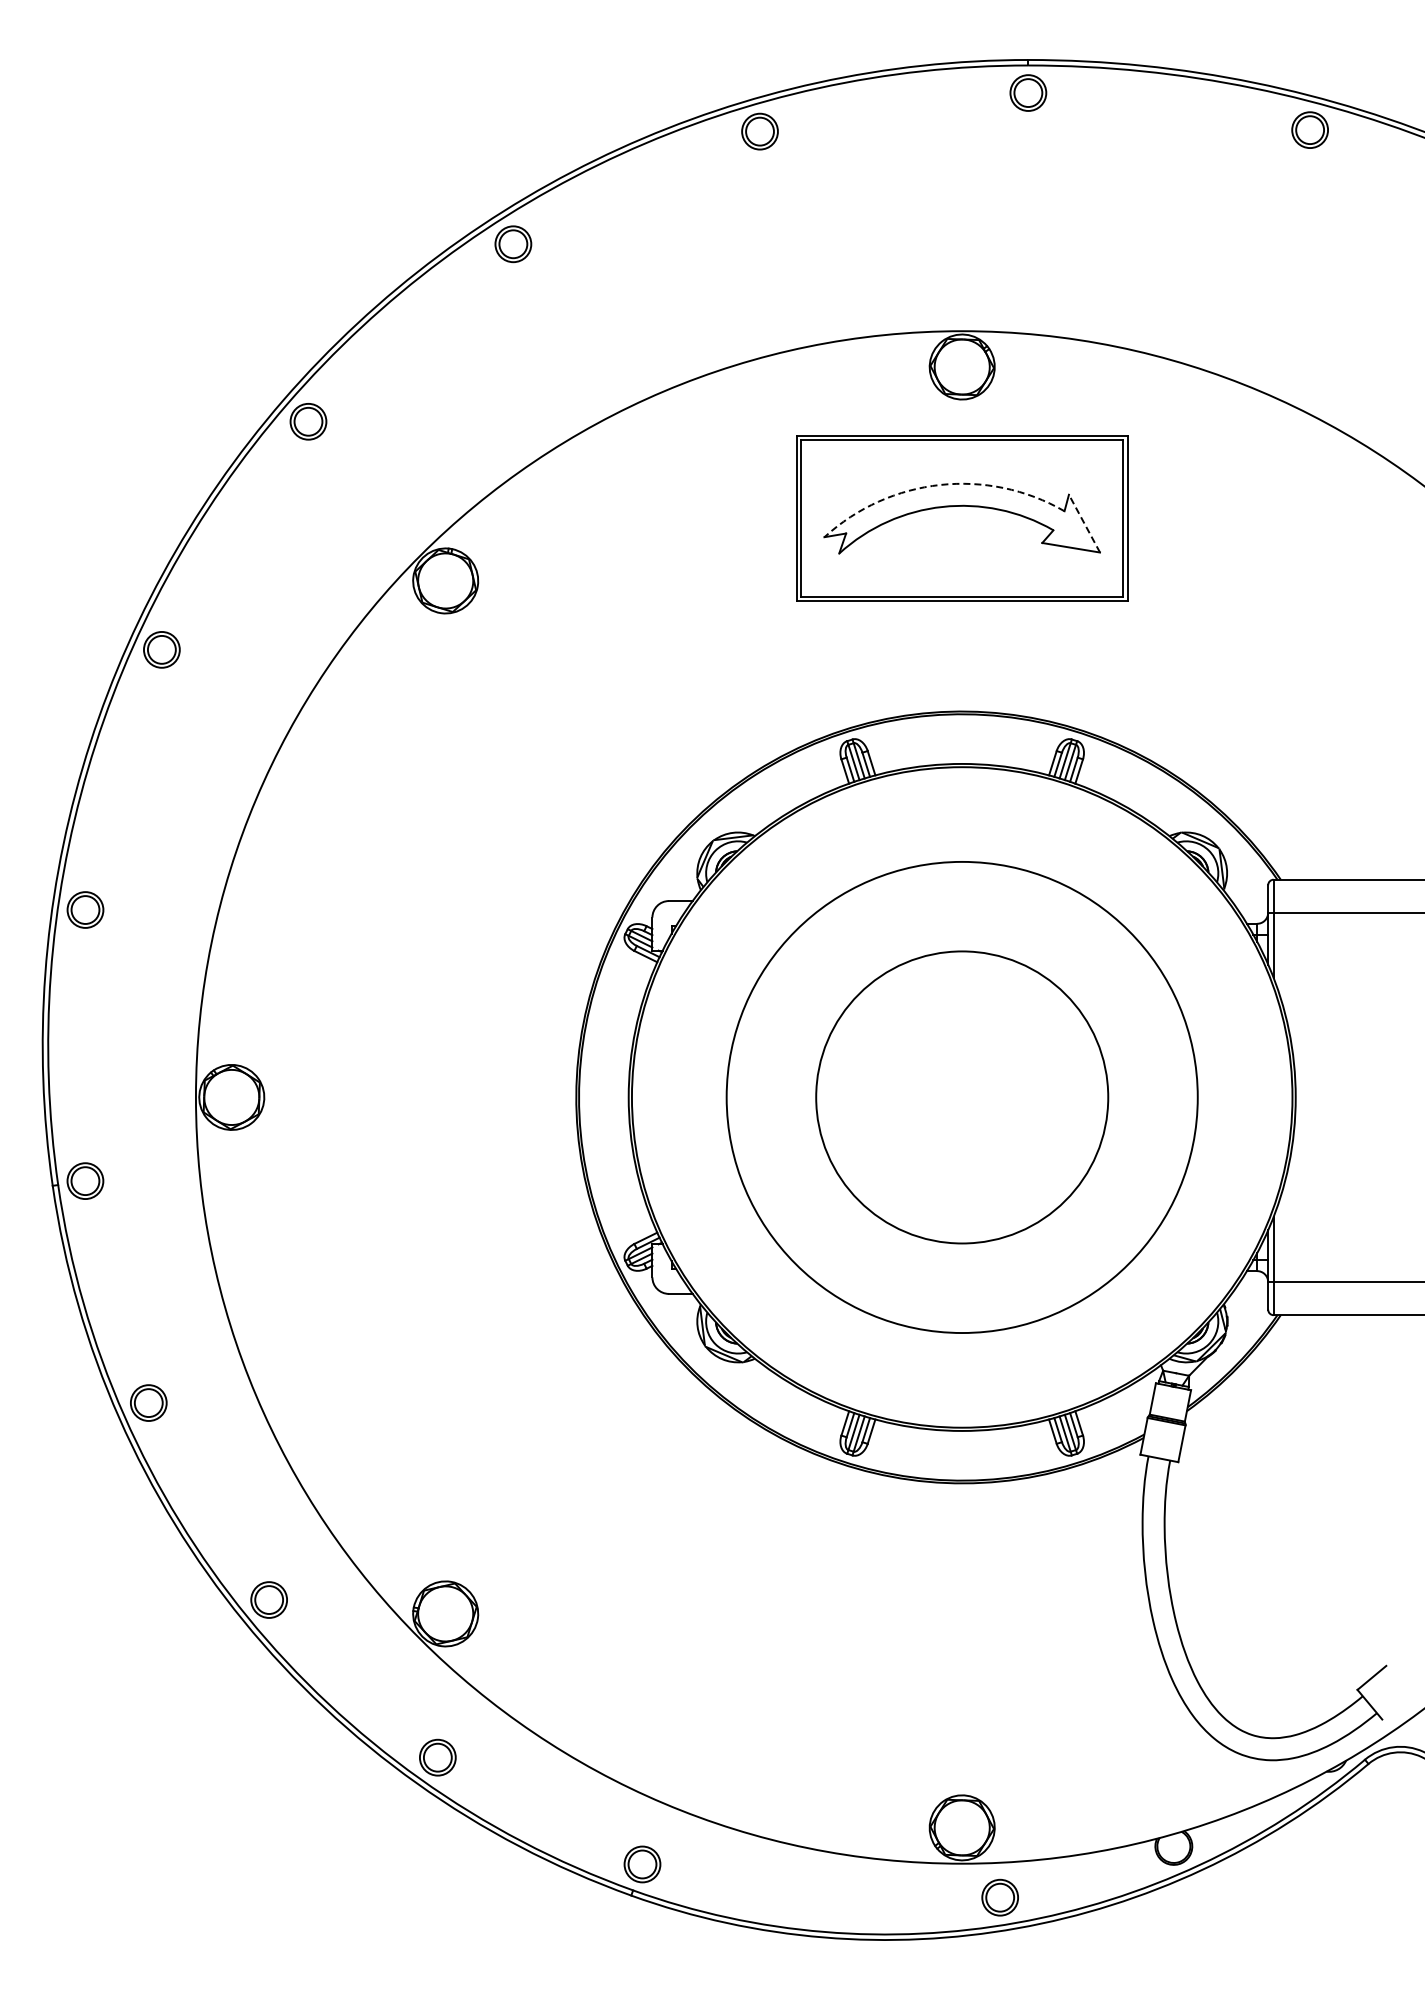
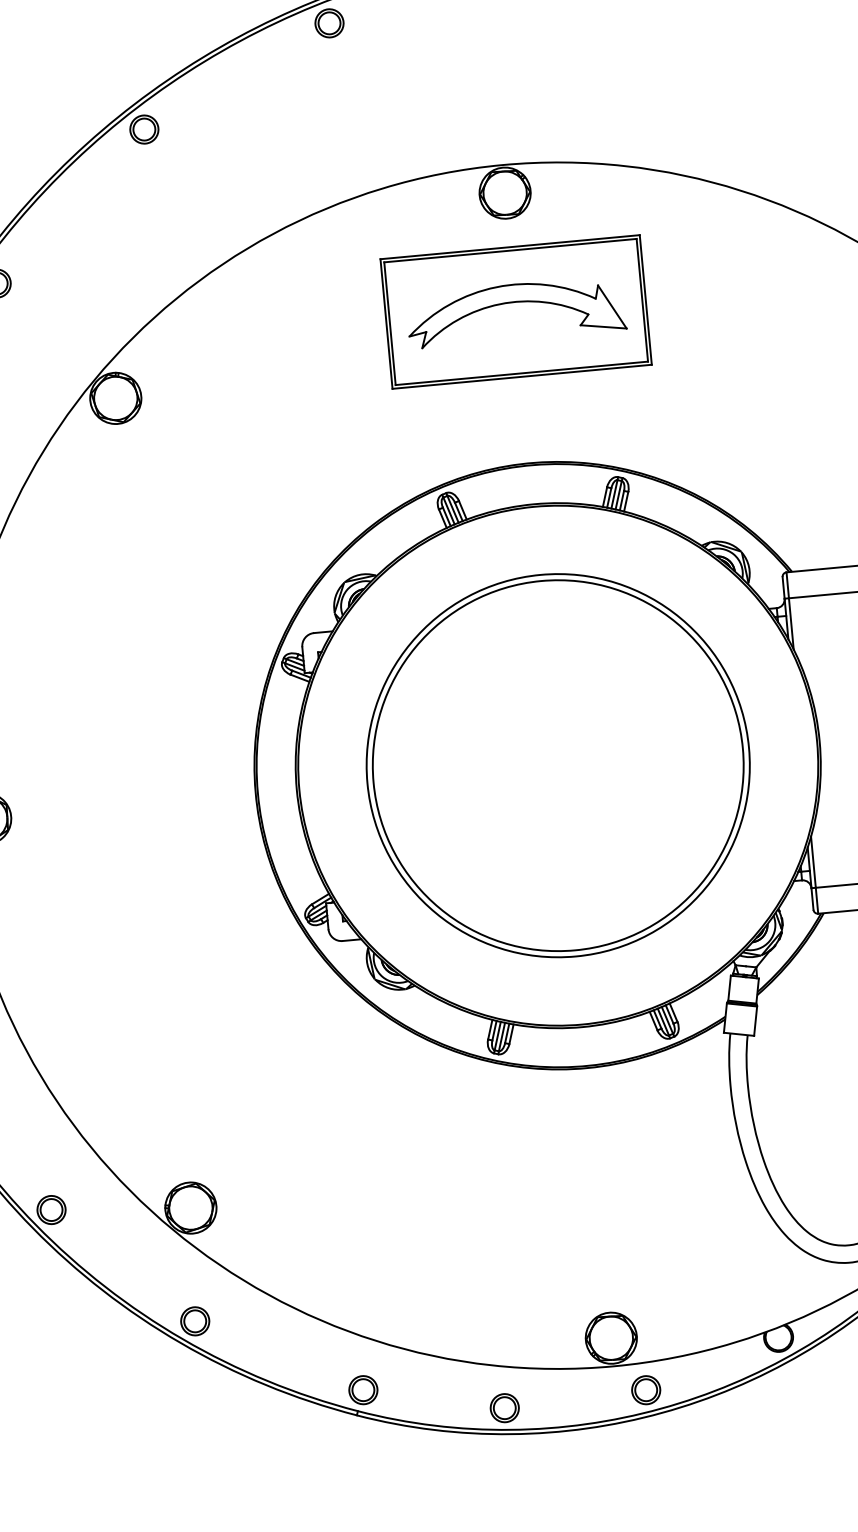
arc: (940, 484) -> (496, 286), dashed -> solid
line: (1084, 523) -> (612, 306), dashed -> solid
circle: (961, 1097) -> (557, 765), size x1.67
part: (818, 1903) -> (504, 1407), added

